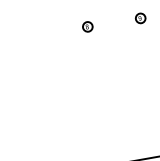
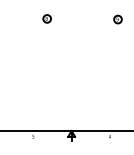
part: (86, 26) -> (46, 18), moved

